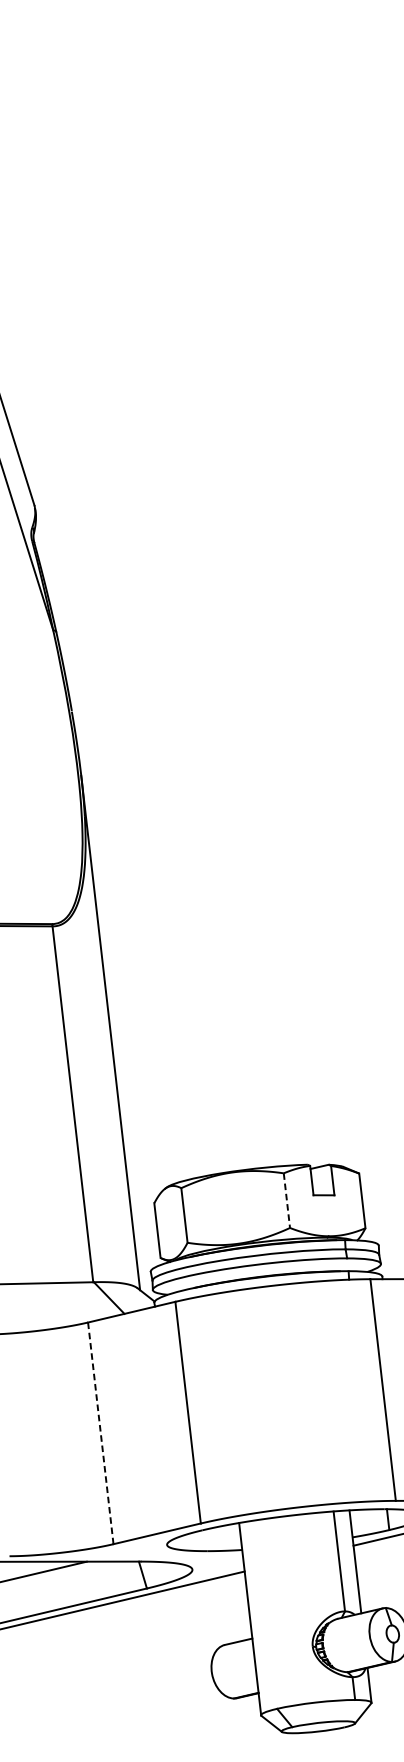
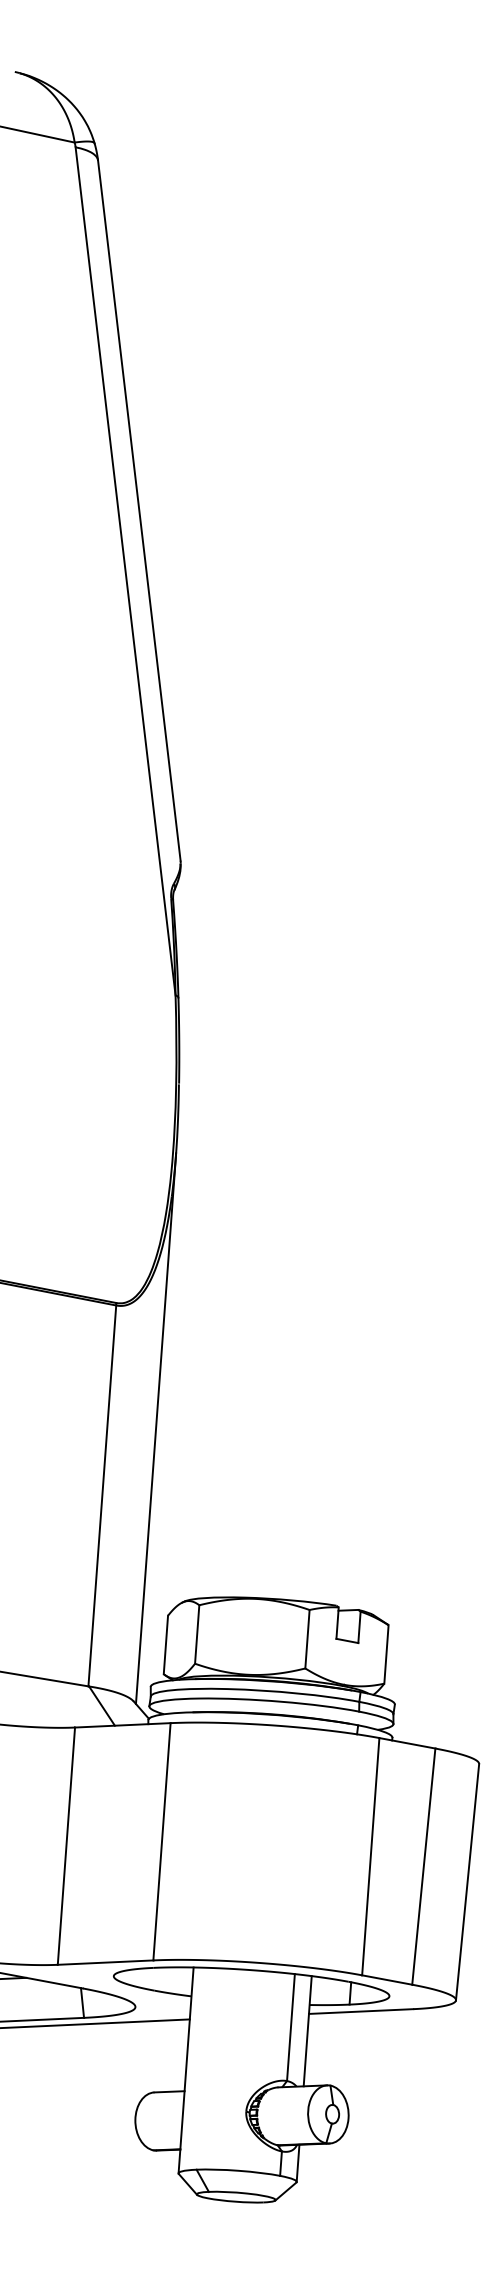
line: (286, 1200) -> (307, 1639), dashed -> solid
line: (100, 1433) -> (66, 1846), dashed -> solid

